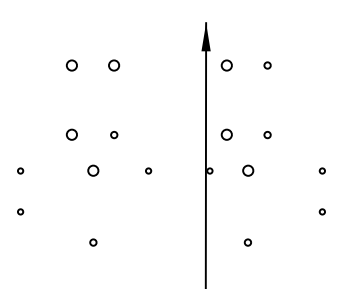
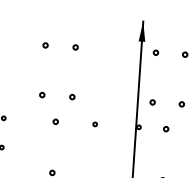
circle: (72, 65) -> (45, 45), size x0.62
circle: (114, 65) -> (75, 47), size x0.62
circle: (226, 65) -> (155, 52), size x0.62
circle: (72, 135) -> (42, 95), size x0.62
circle: (226, 135) -> (152, 102), size x0.62
circle: (93, 171) -> (55, 122), size x0.62
circle: (247, 171) -> (165, 129), size x0.62

